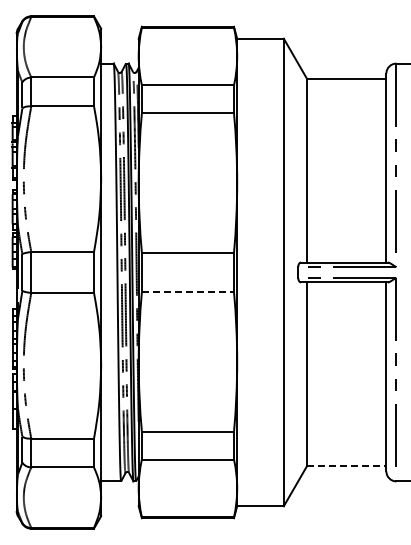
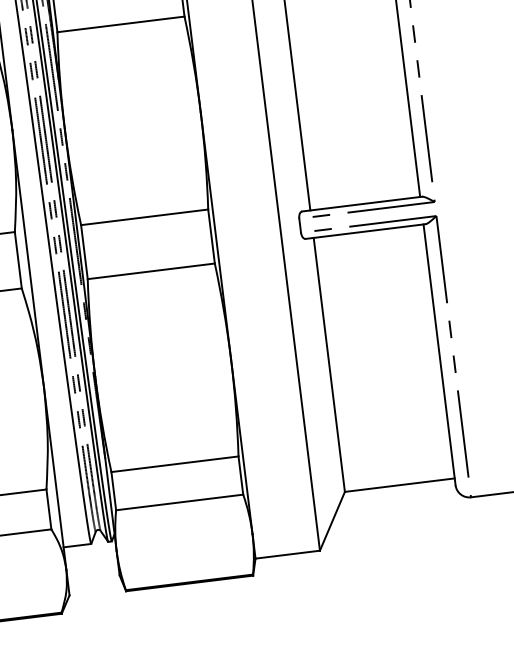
line: (188, 292) -> (152, 271), dashed -> solid
line: (346, 466) -> (399, 485), dashed -> solid

